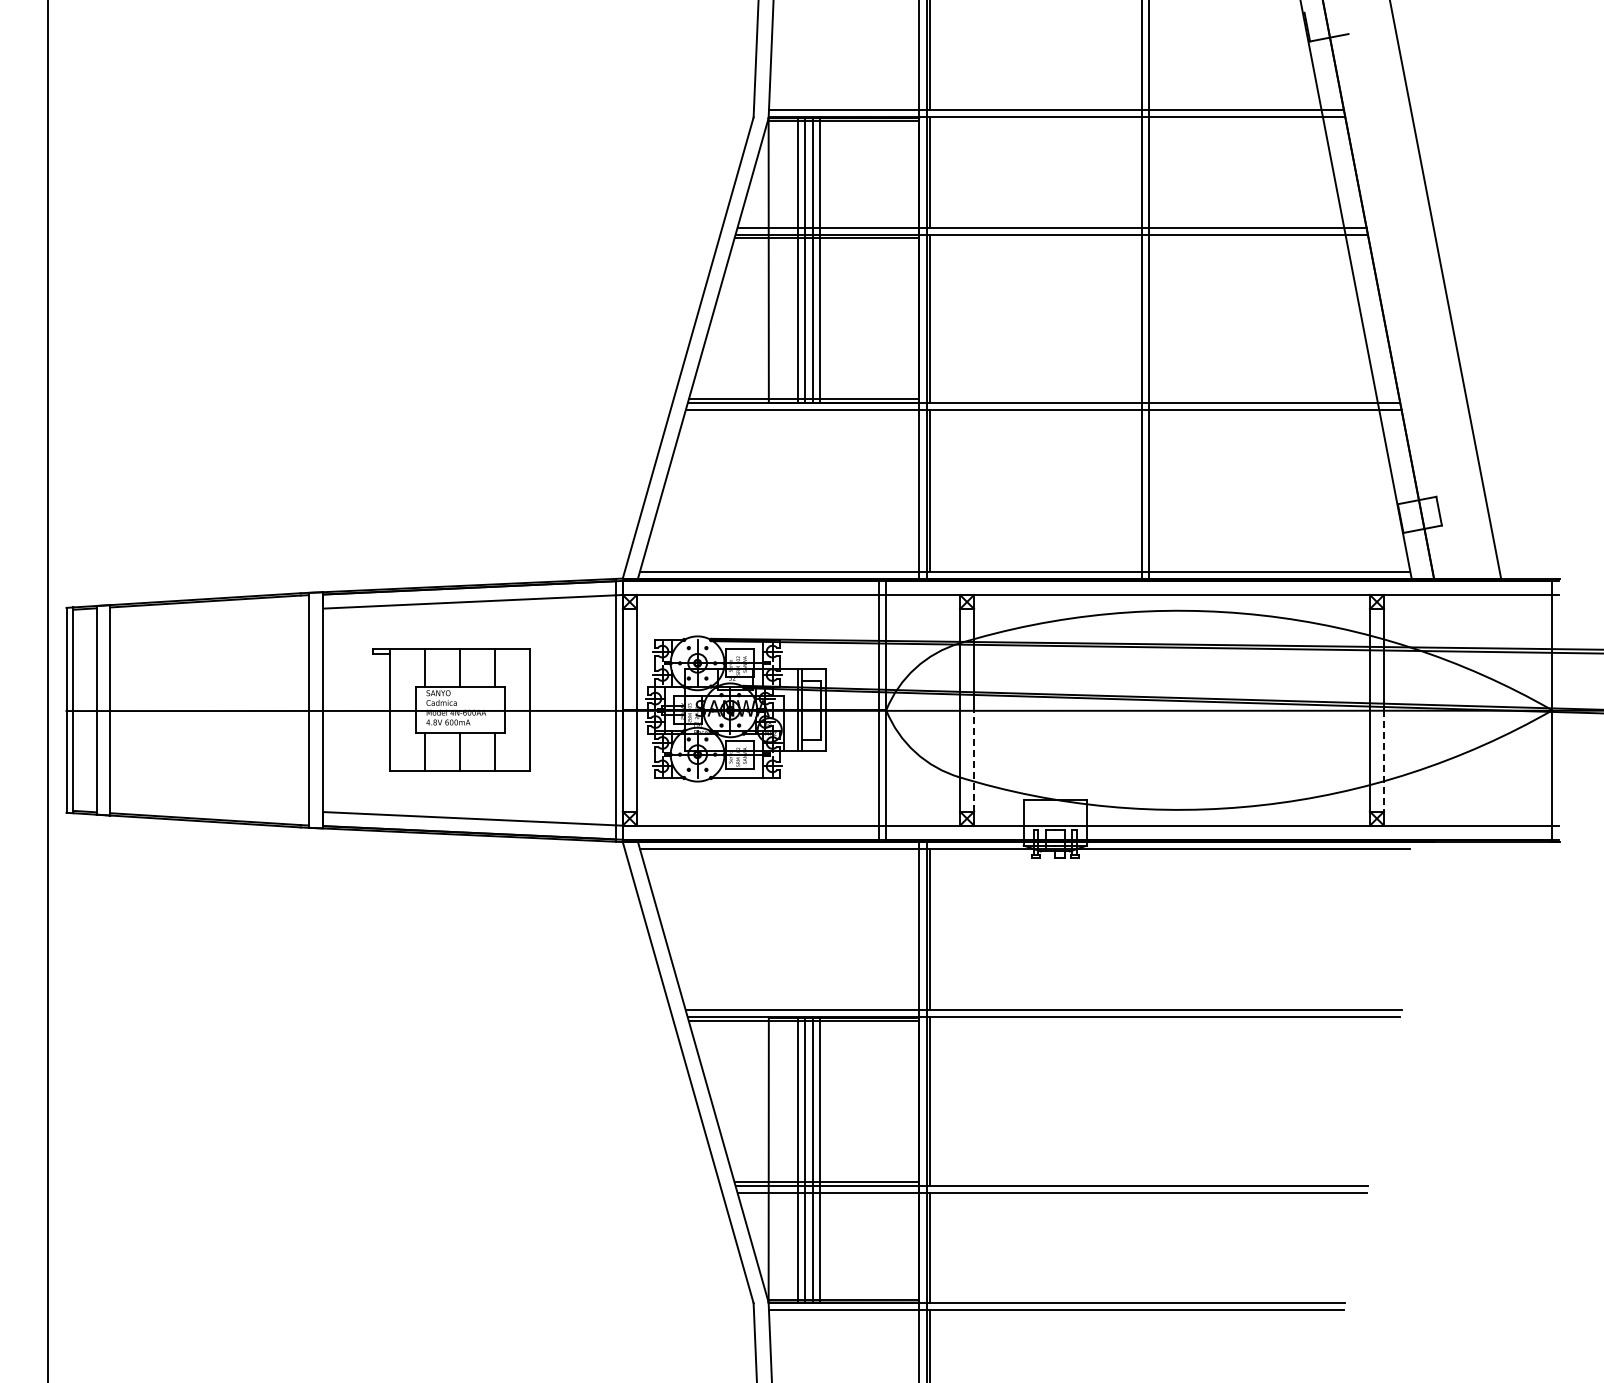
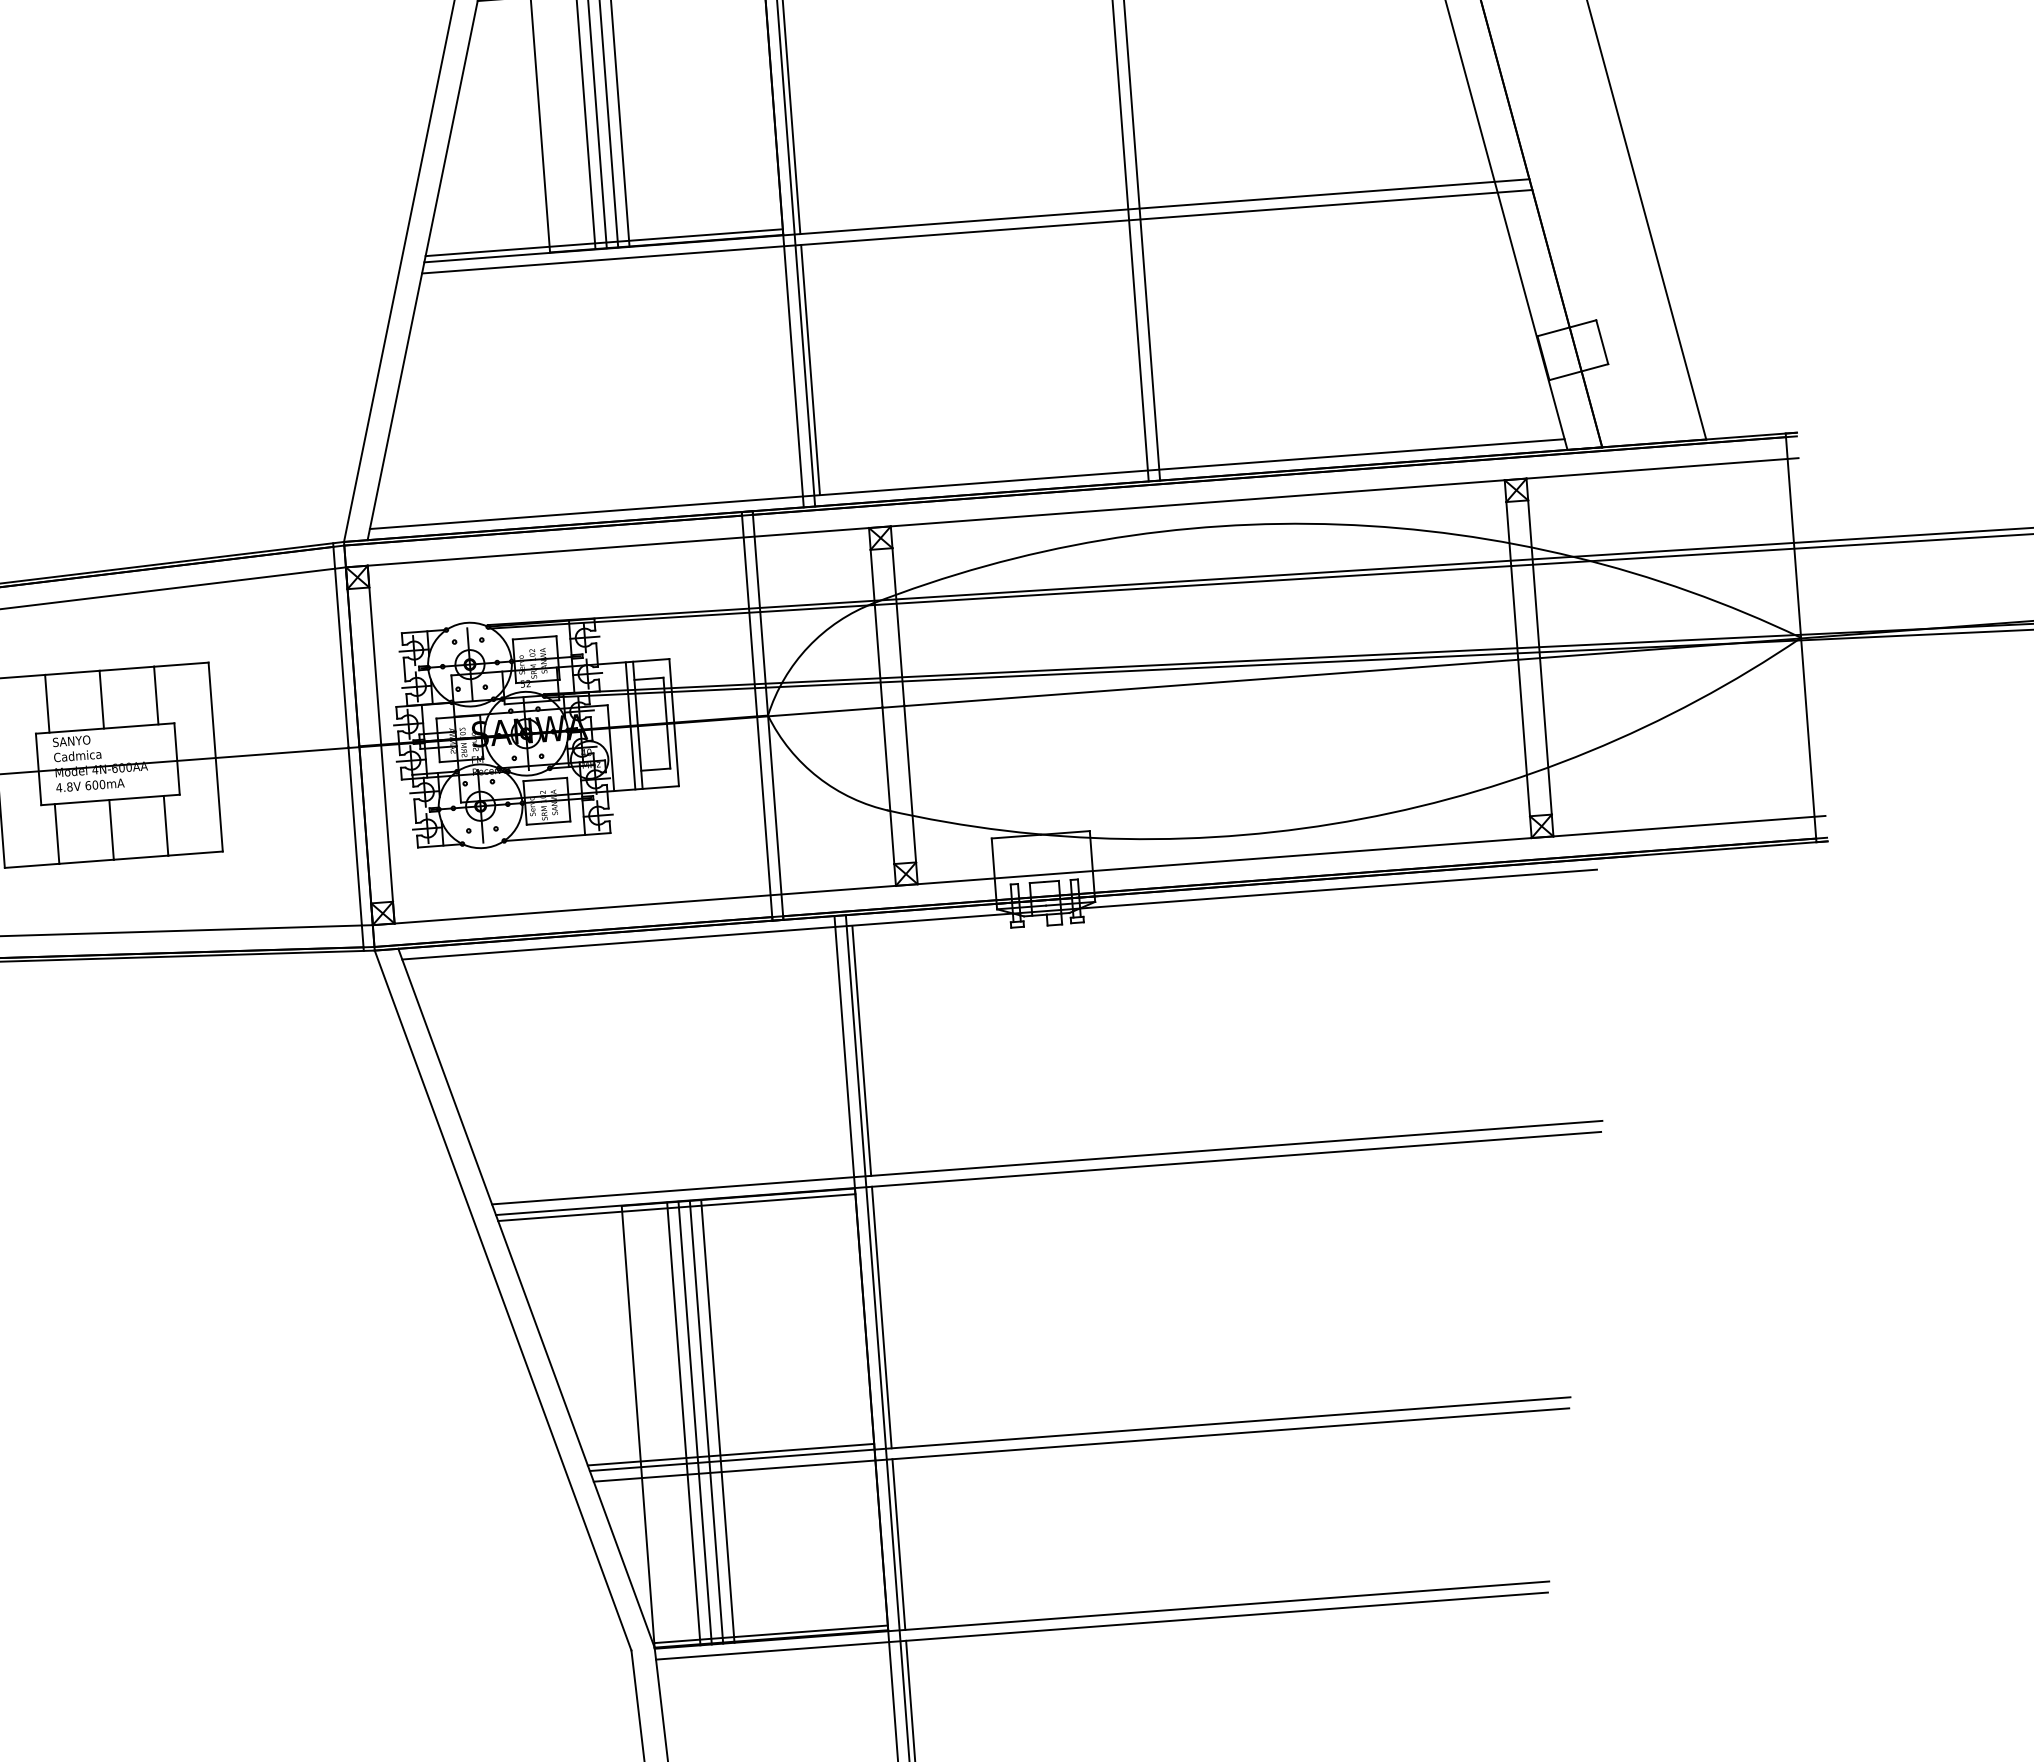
line: (974, 760) -> (910, 783), dashed -> solid
line: (1384, 760) -> (1546, 735), dashed -> solid

